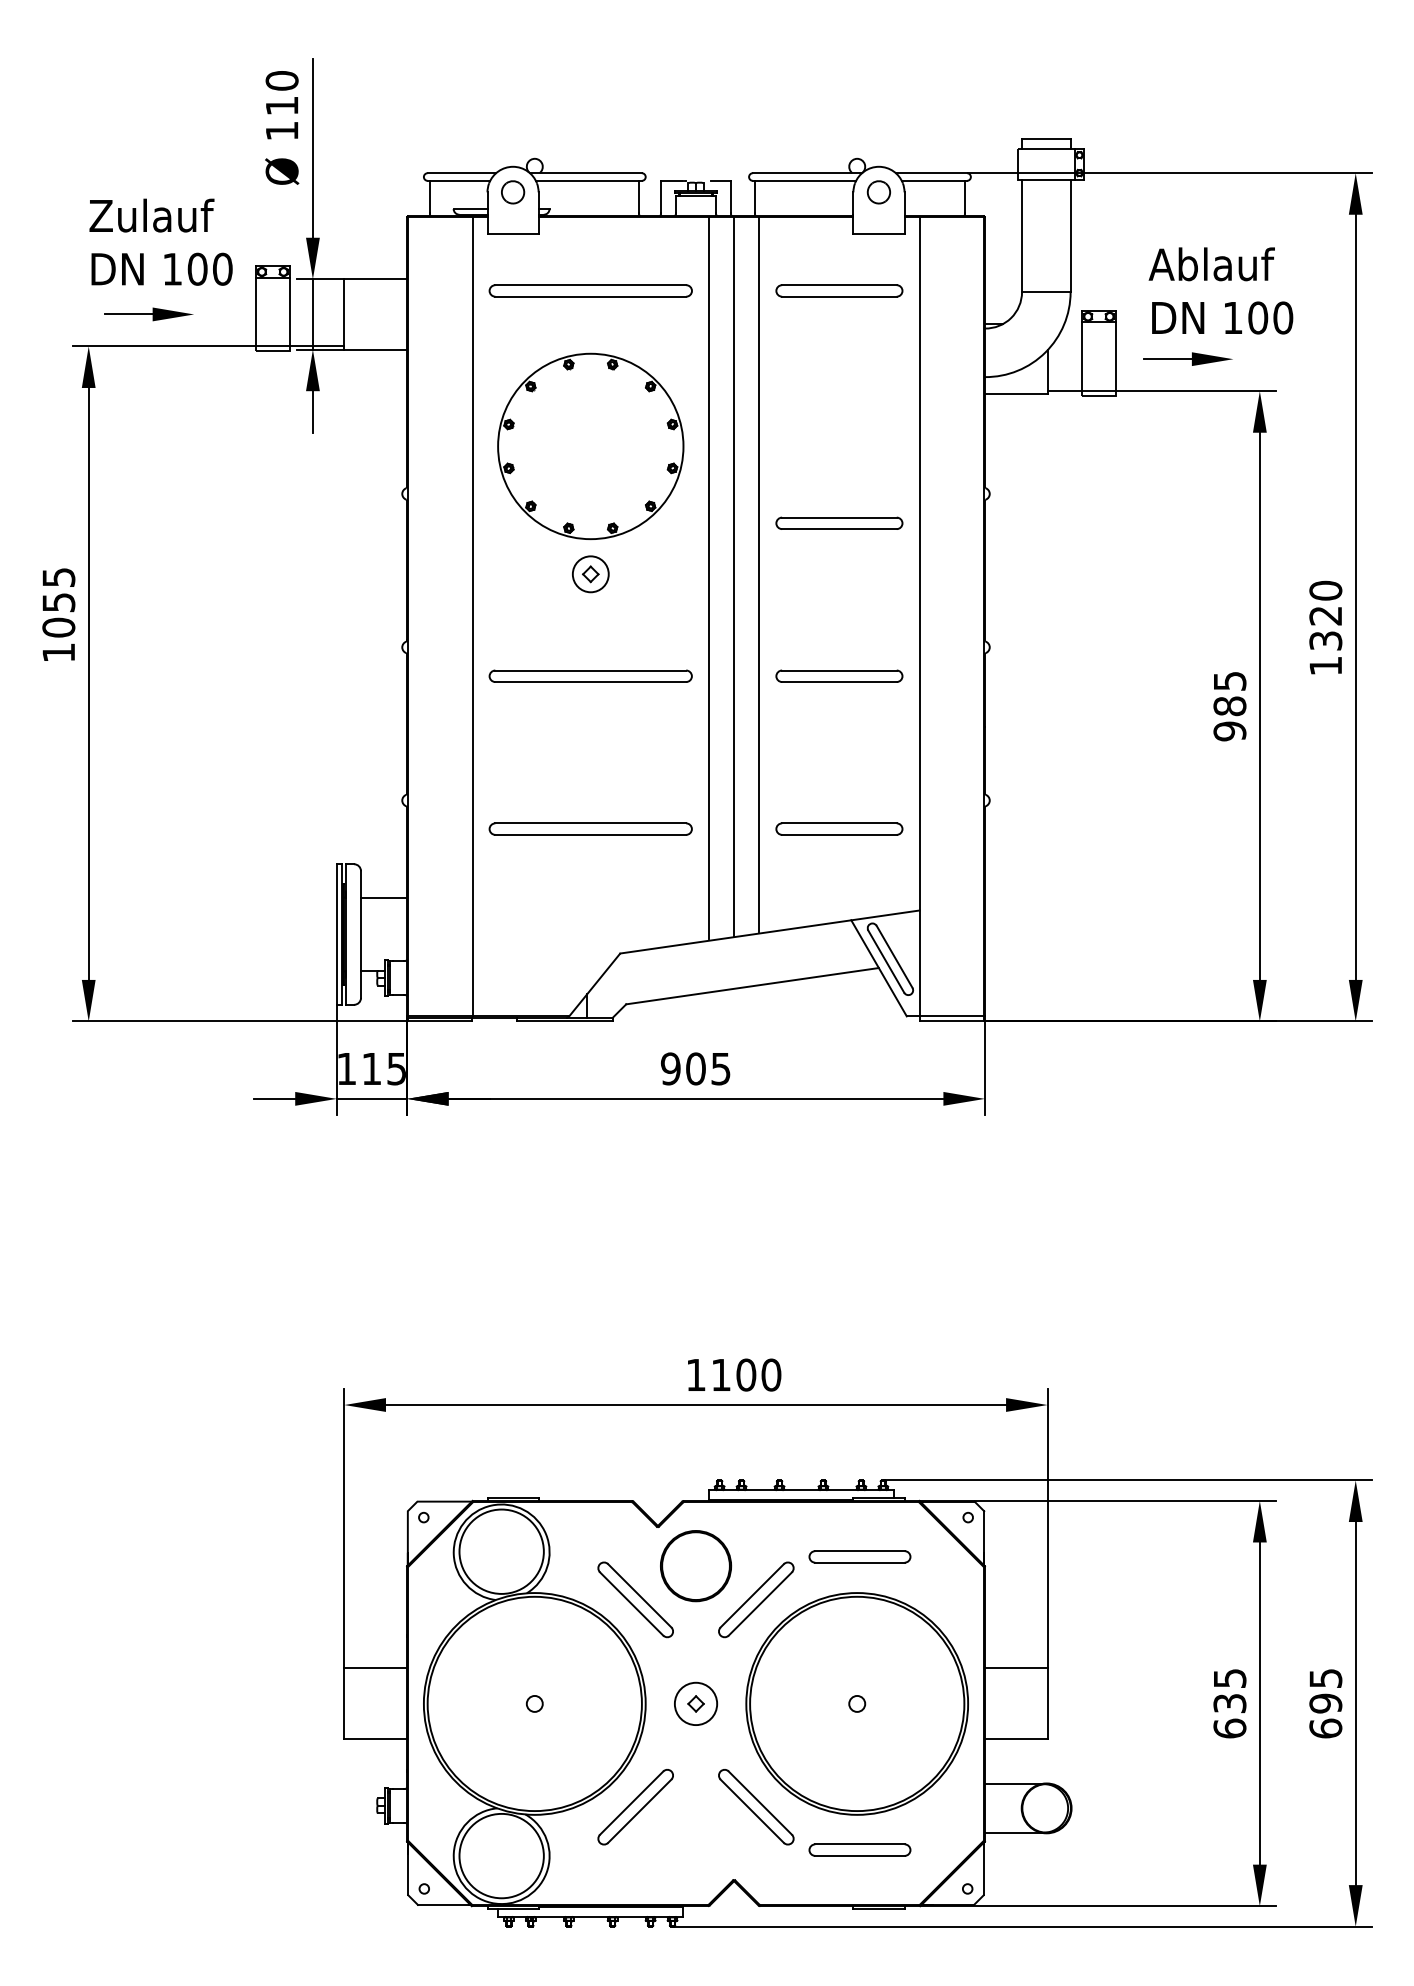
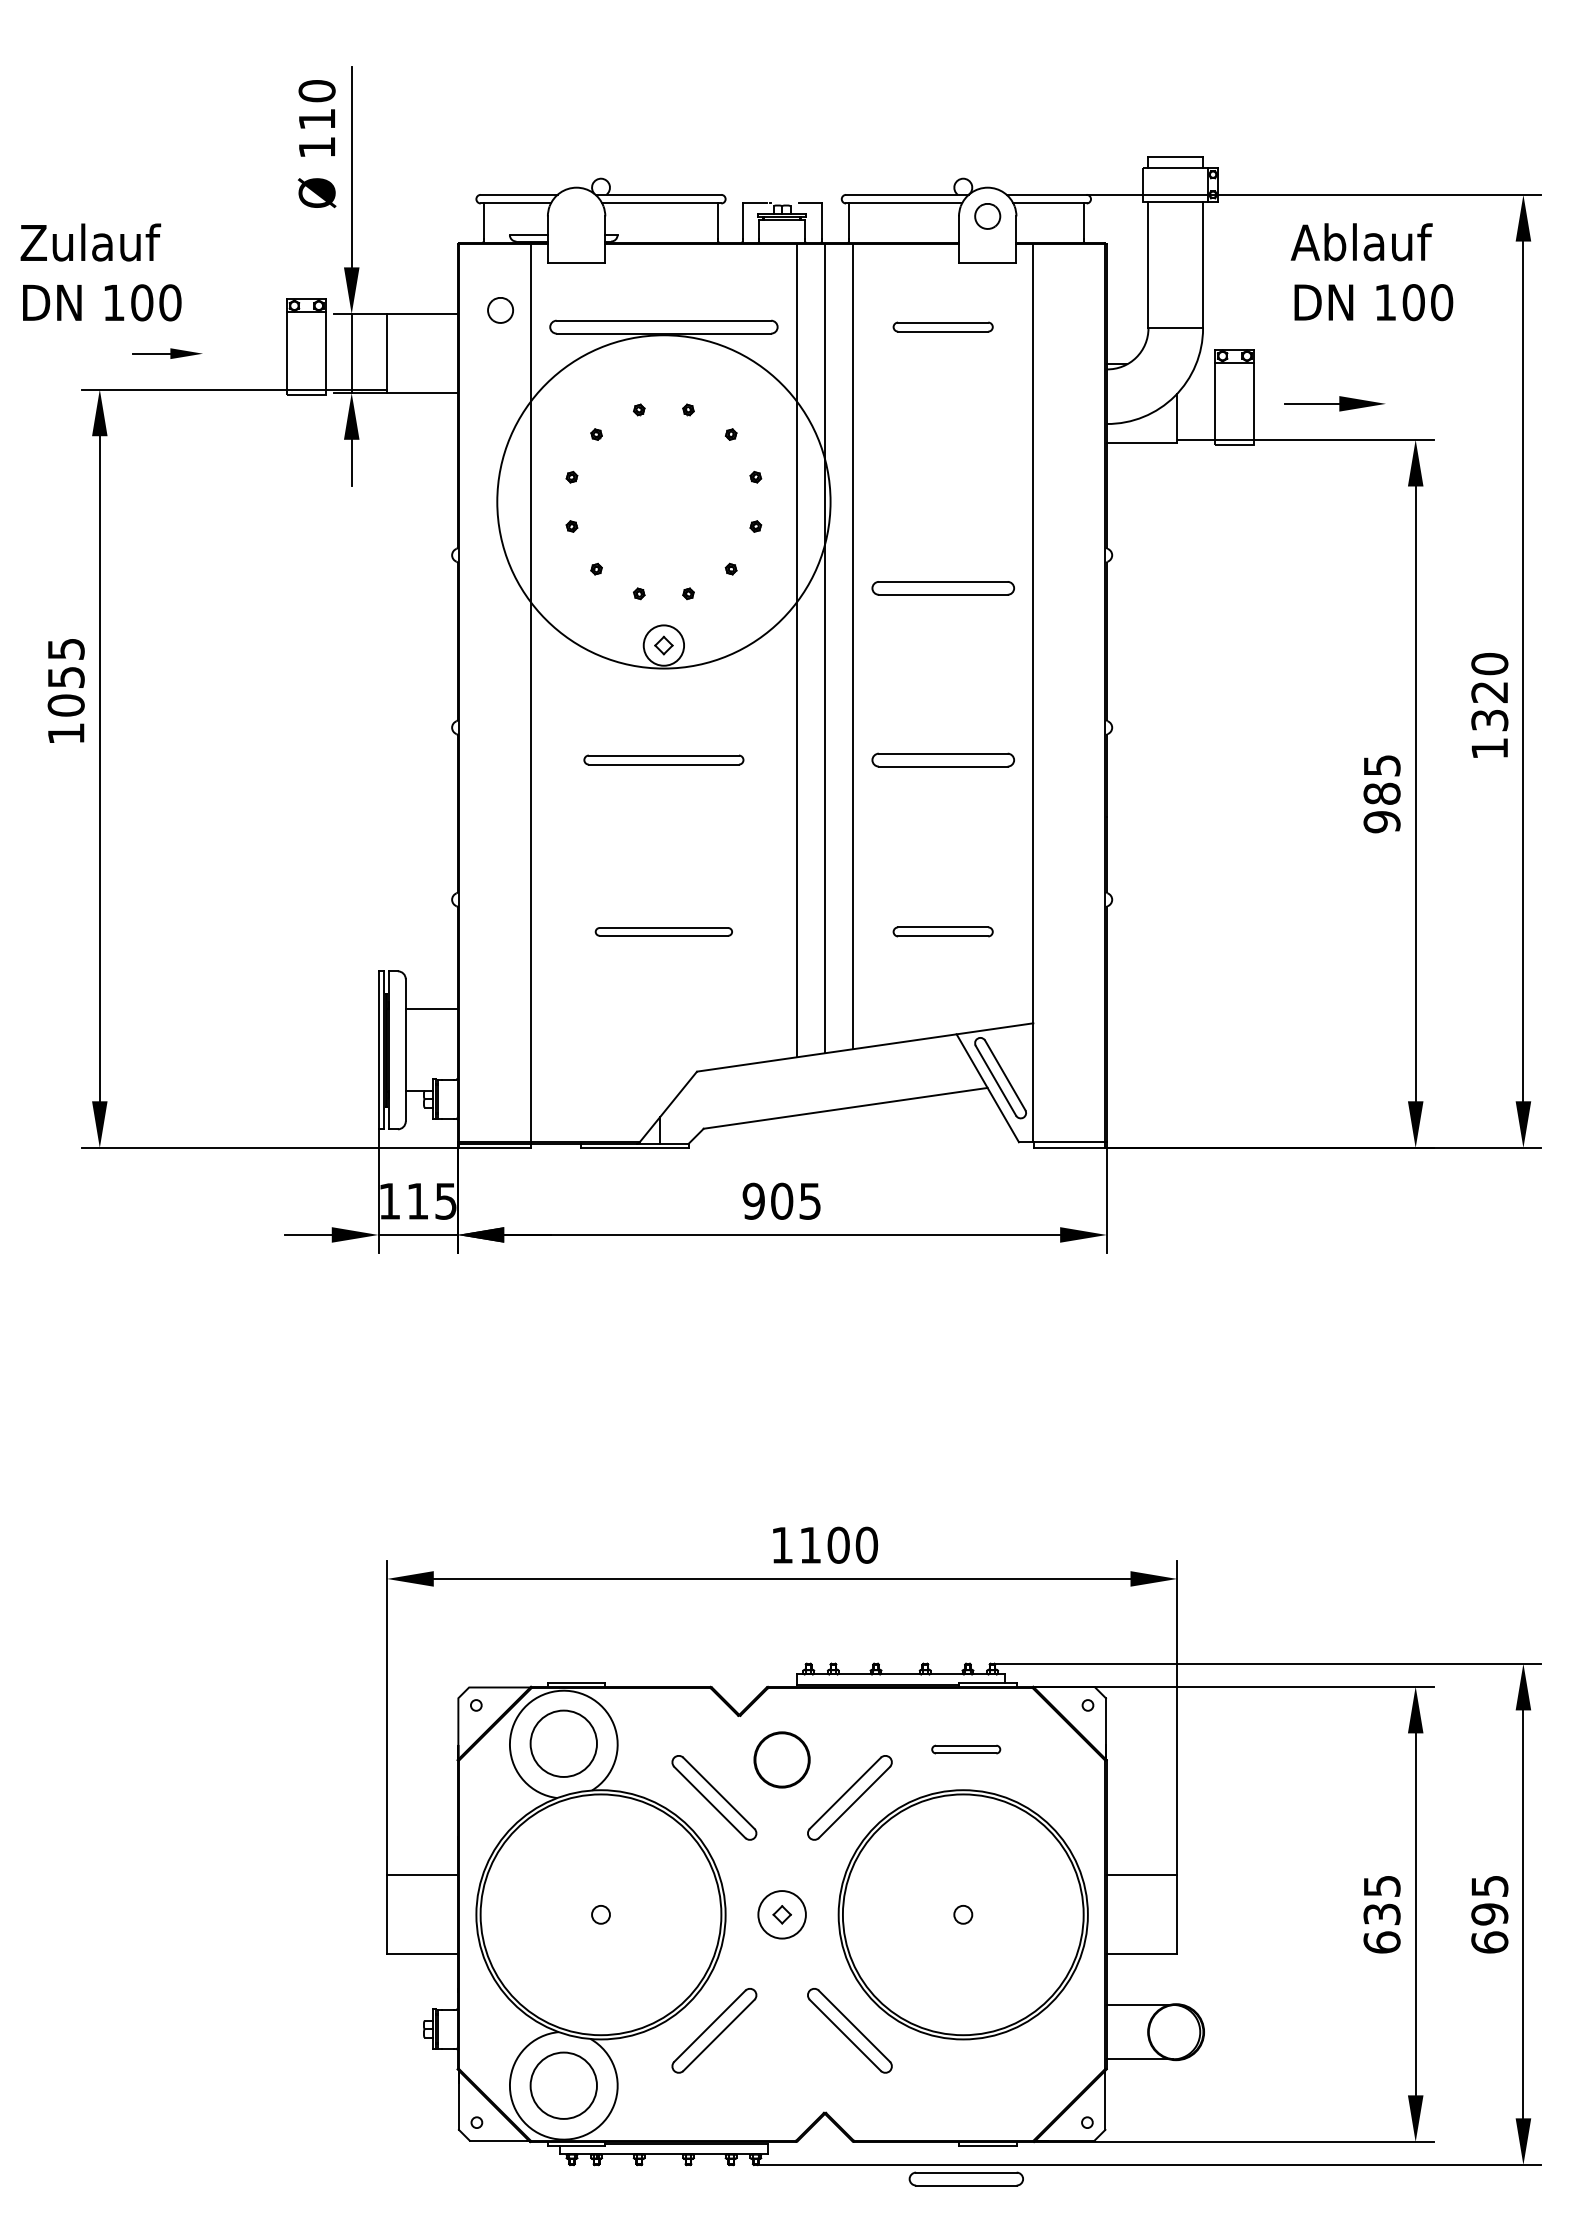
part: (512, 192) -> (500, 310), moved
text: (160, 242) -> (100, 272), moved
part: (838, 290) -> (942, 326), size x0.7
text: (1220, 291) -> (1371, 272), moved
part: (148, 314) -> (167, 353), size x0.7
circle: (590, 446) -> (663, 501), size x1.6
part: (590, 675) -> (663, 759), size x0.7
part: (590, 828) -> (663, 931), size x0.6
part: (838, 828) -> (942, 931), size x0.7
circle: (501, 1551) -> (563, 1743), size x0.7
part: (859, 1556) -> (965, 1749), size x0.6
part: (695, 1565) -> (781, 1759), size x0.7
part: (859, 1849) -> (965, 2178), moved
circle: (501, 1855) -> (563, 2085), size x0.7

